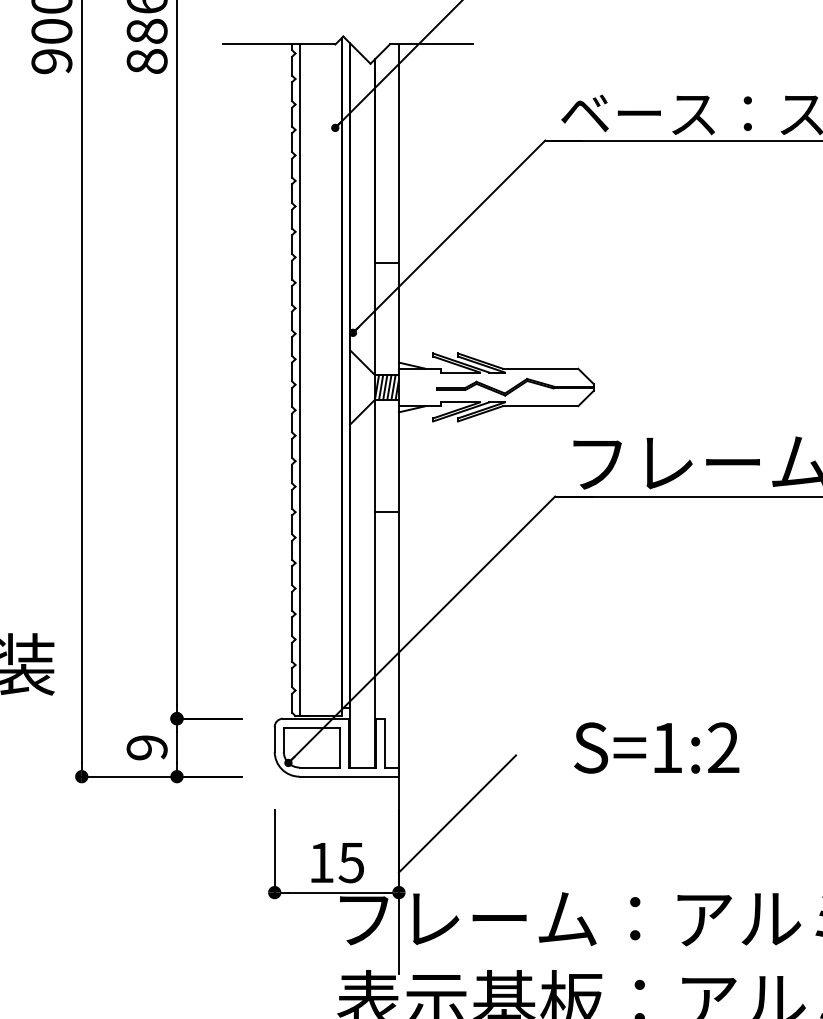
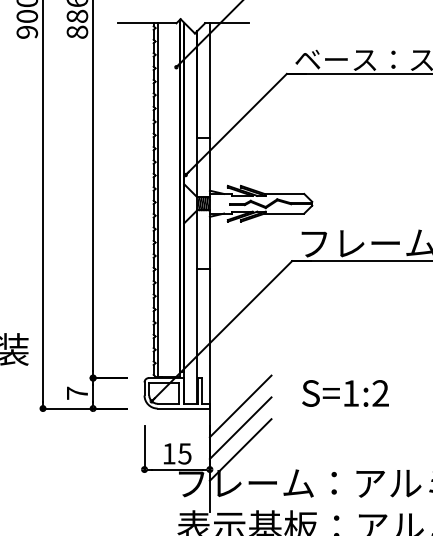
text: (147, 746) -> (77, 392), 9 -> 7
line: (457, 772) -> (240, 406), added
line: (457, 854) -> (240, 449), added

